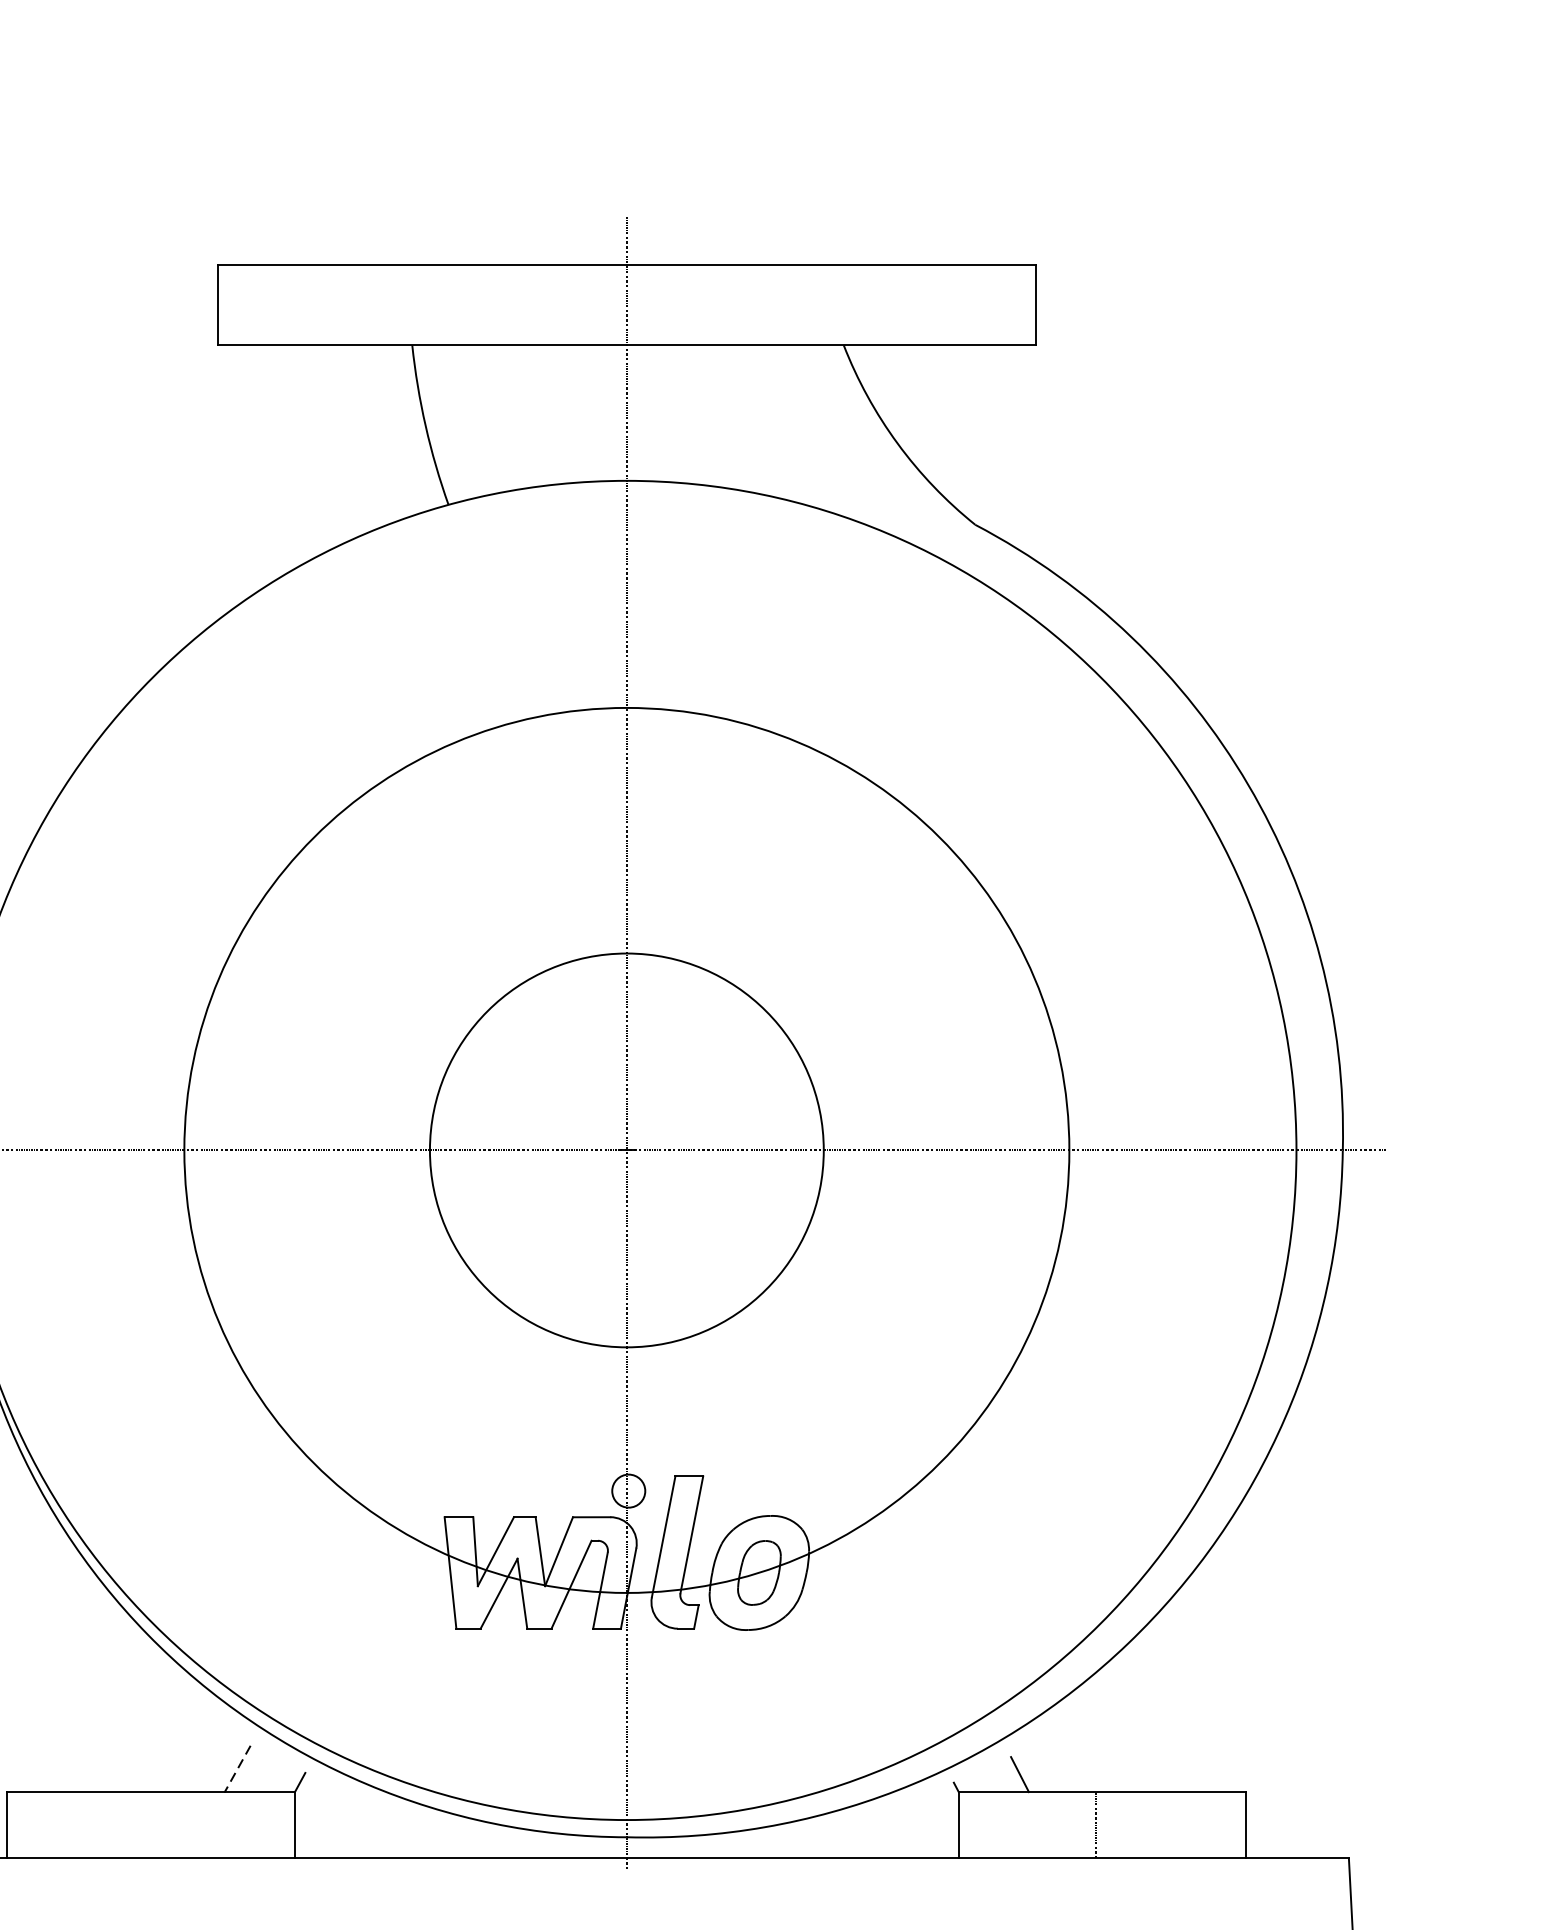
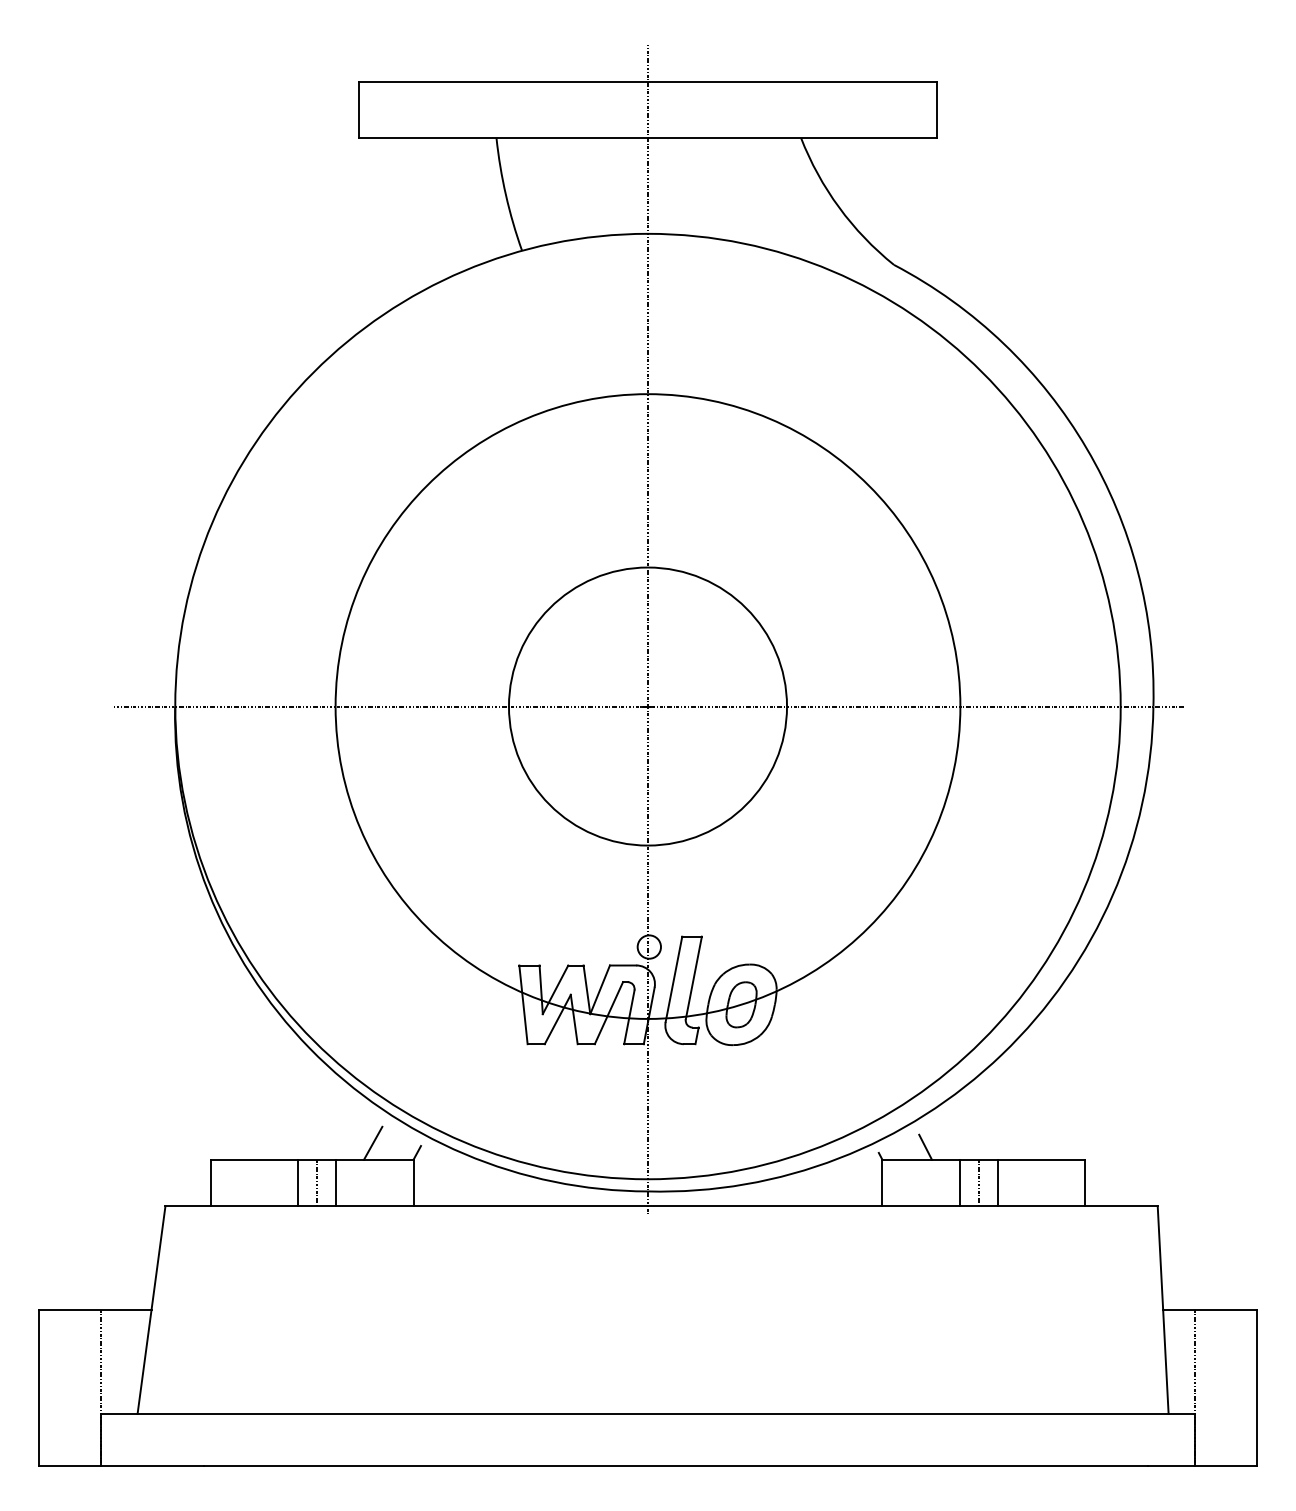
line: (238, 1769) -> (373, 1143), dashed -> solid
line: (131, 1824) -> (298, 1182), added
line: (157, 1824) -> (316, 1182), added
line: (184, 1824) -> (335, 1182), added
line: (1069, 1824) -> (960, 1182), added
line: (1121, 1824) -> (997, 1182), added

